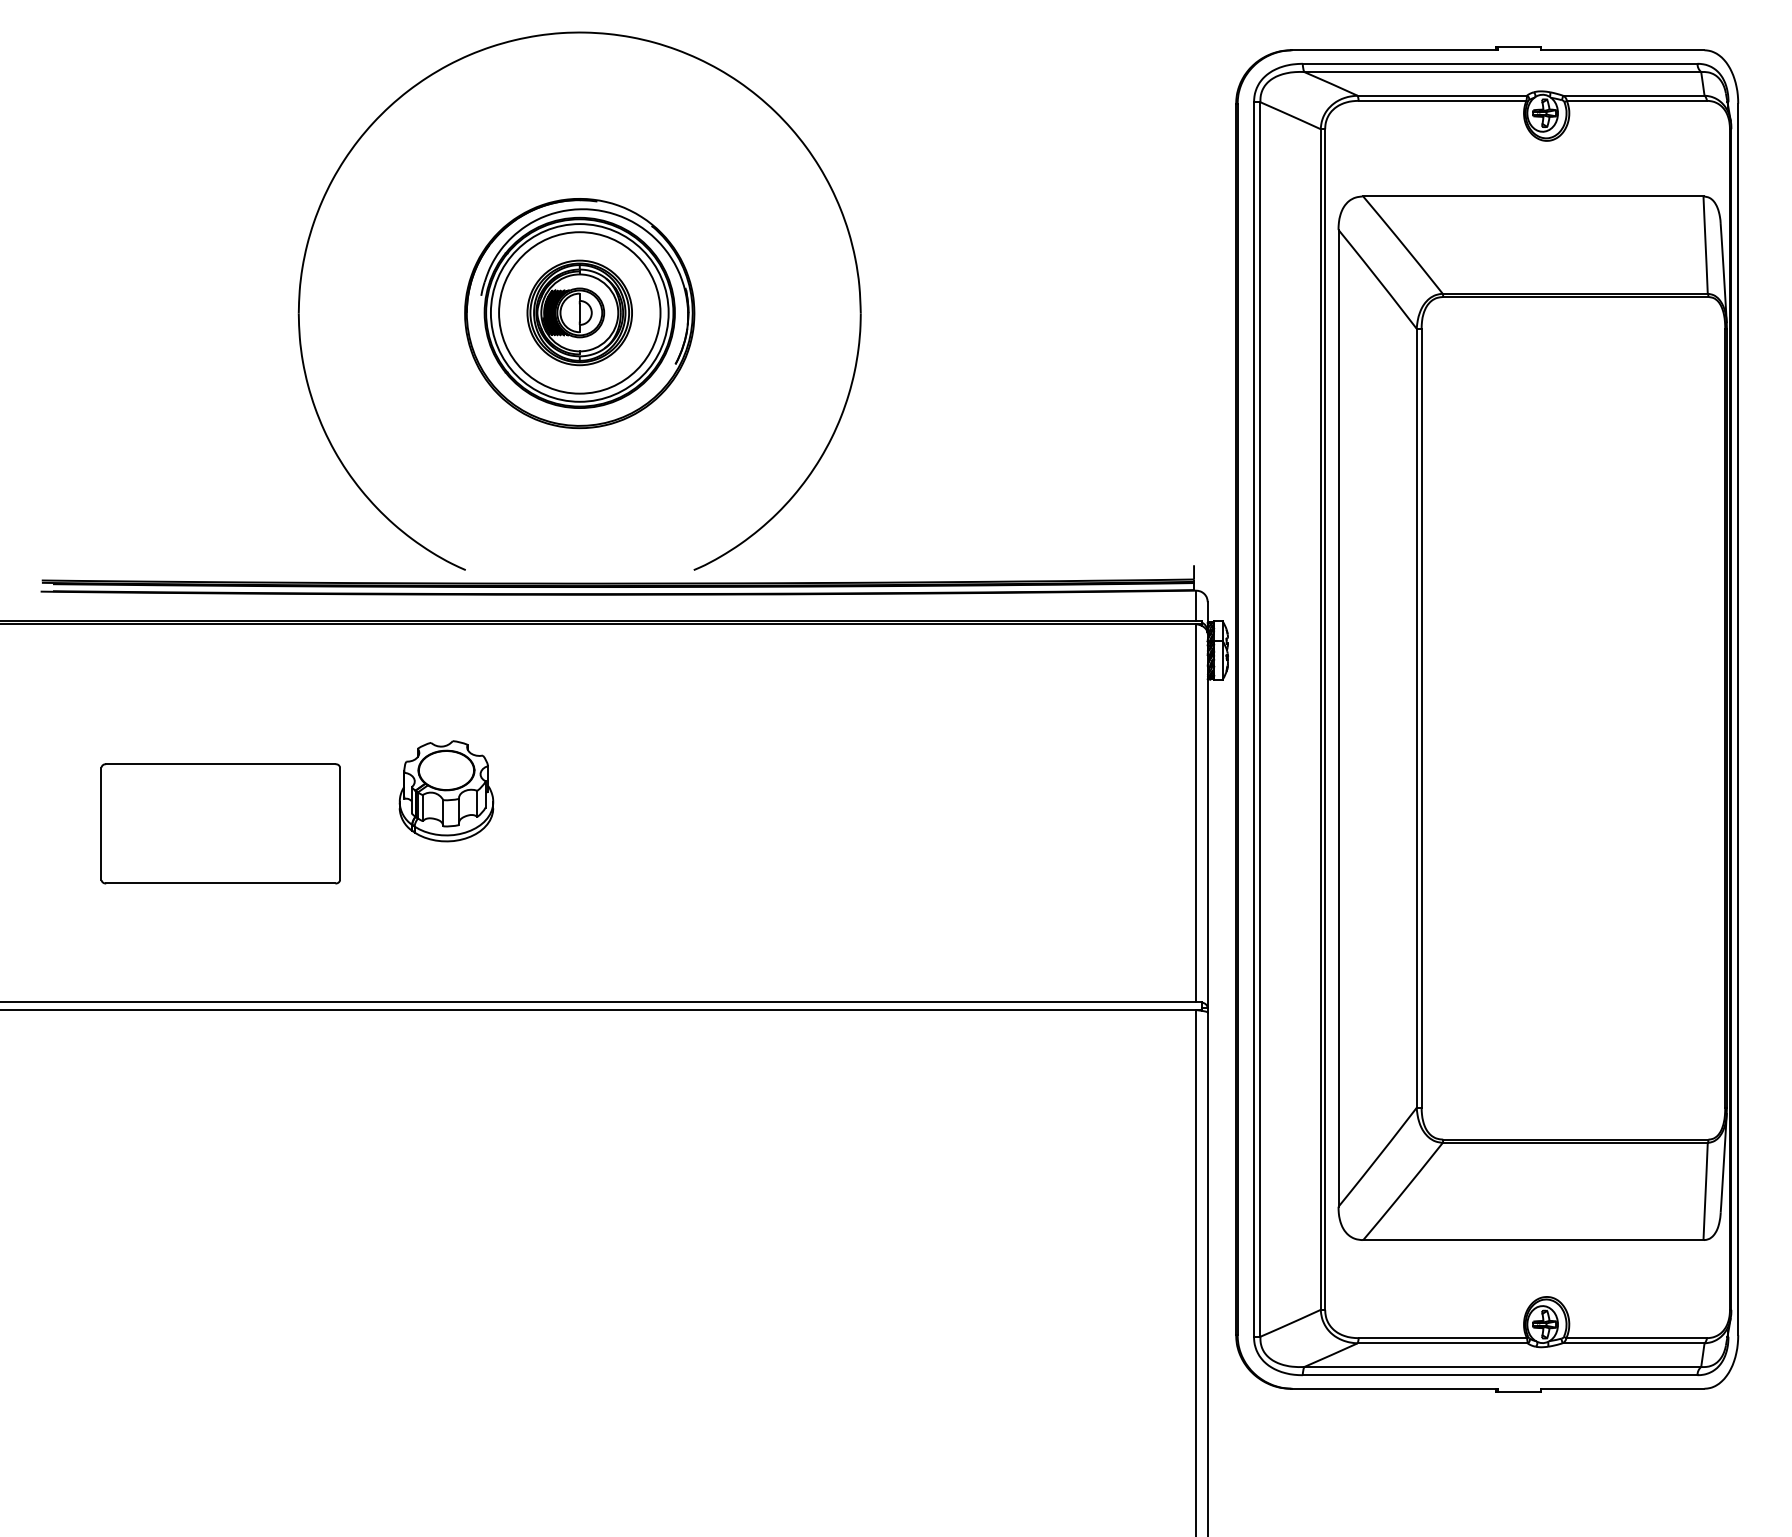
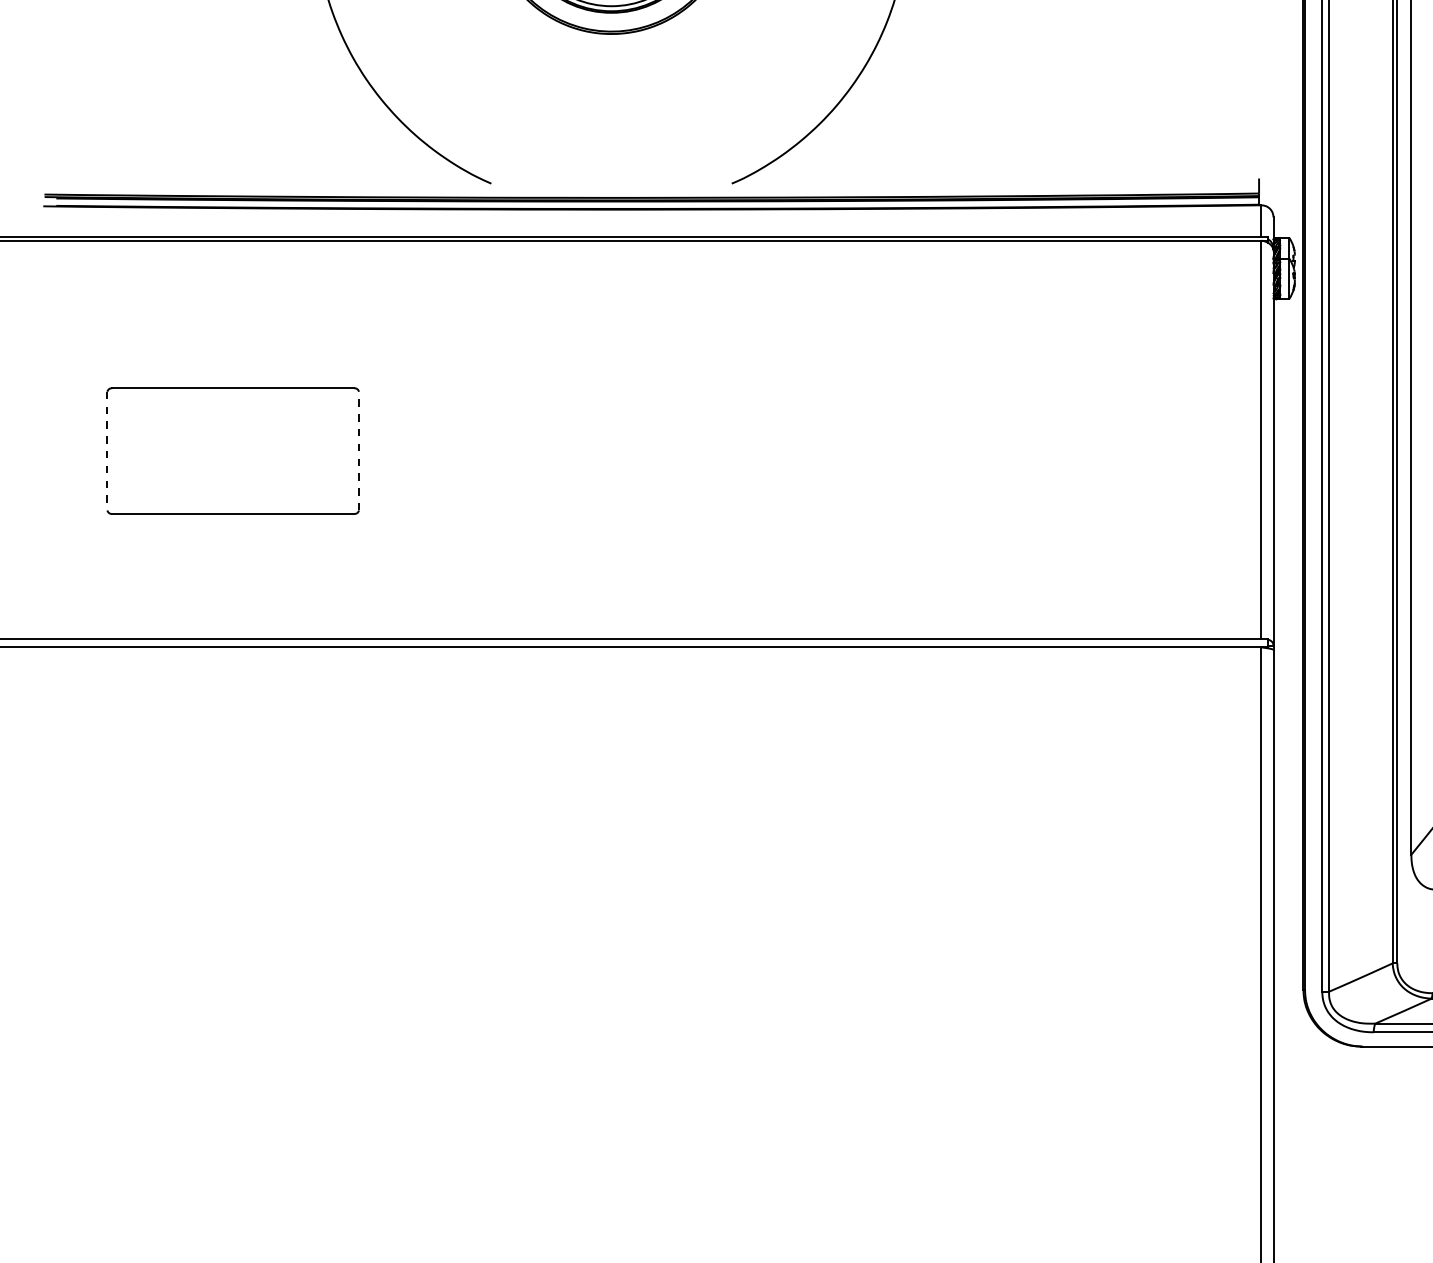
part: (446, 791) -> (471, 417), removed
line: (340, 823) -> (359, 450), solid -> dashed
line: (101, 824) -> (107, 451), solid -> dashed

